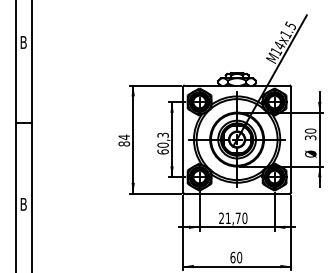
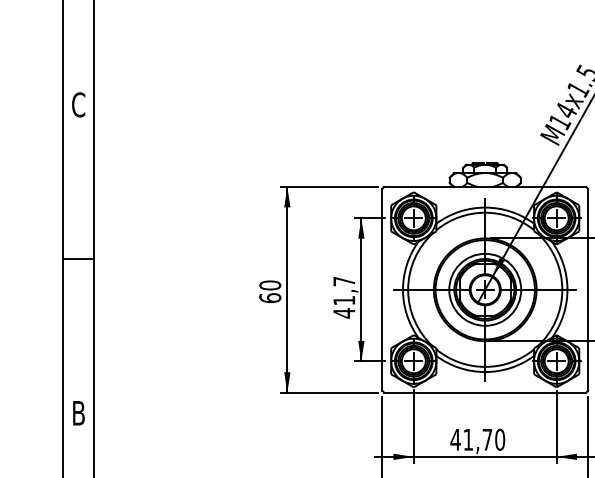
text: (23, 42) -> (78, 104), B -> C
text: (124, 140) -> (270, 291), 84 -> 60
text: (162, 143) -> (343, 297), 60,3 -> 41,7
text: (221, 217) -> (455, 438), 21,70 -> 41,70

